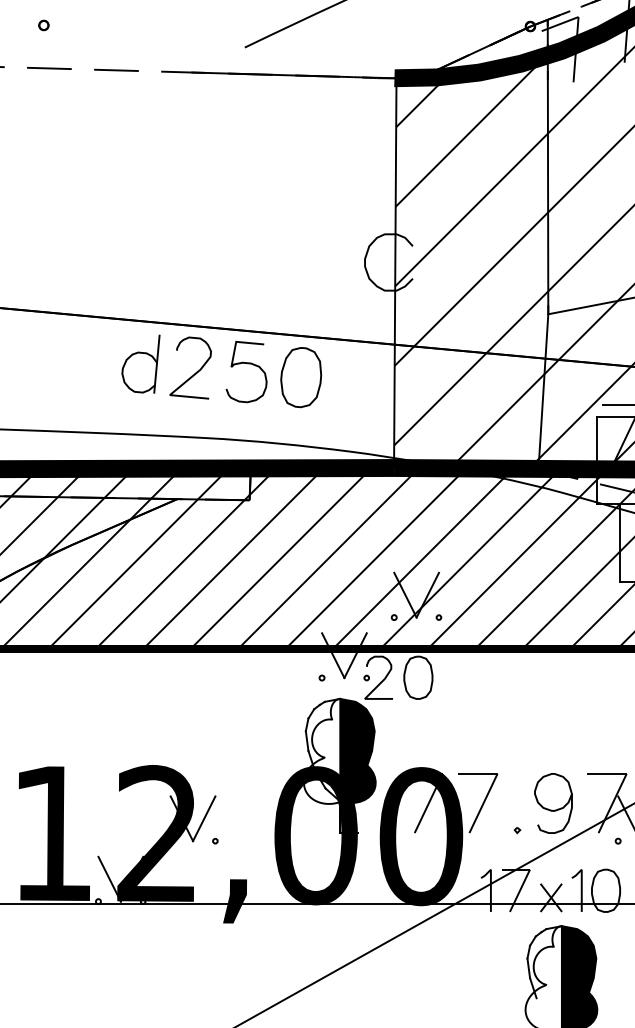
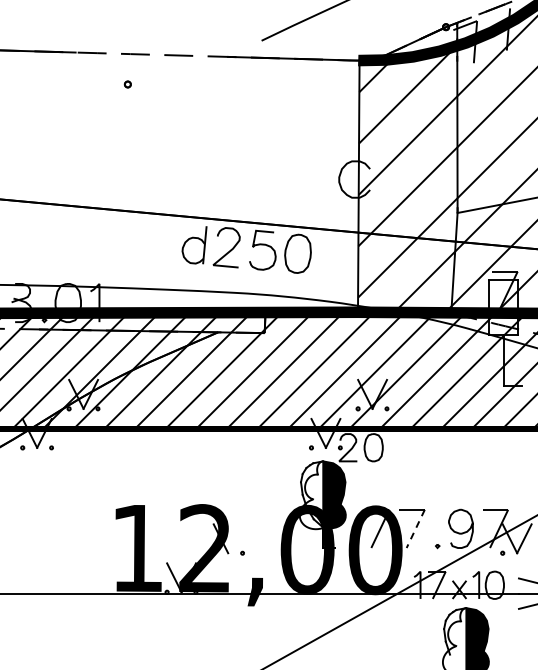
part: (43, 25) -> (127, 84), moved
line: (483, 804) -> (415, 529), solid -> dashed
line: (204, 818) -> (235, 538), removed

